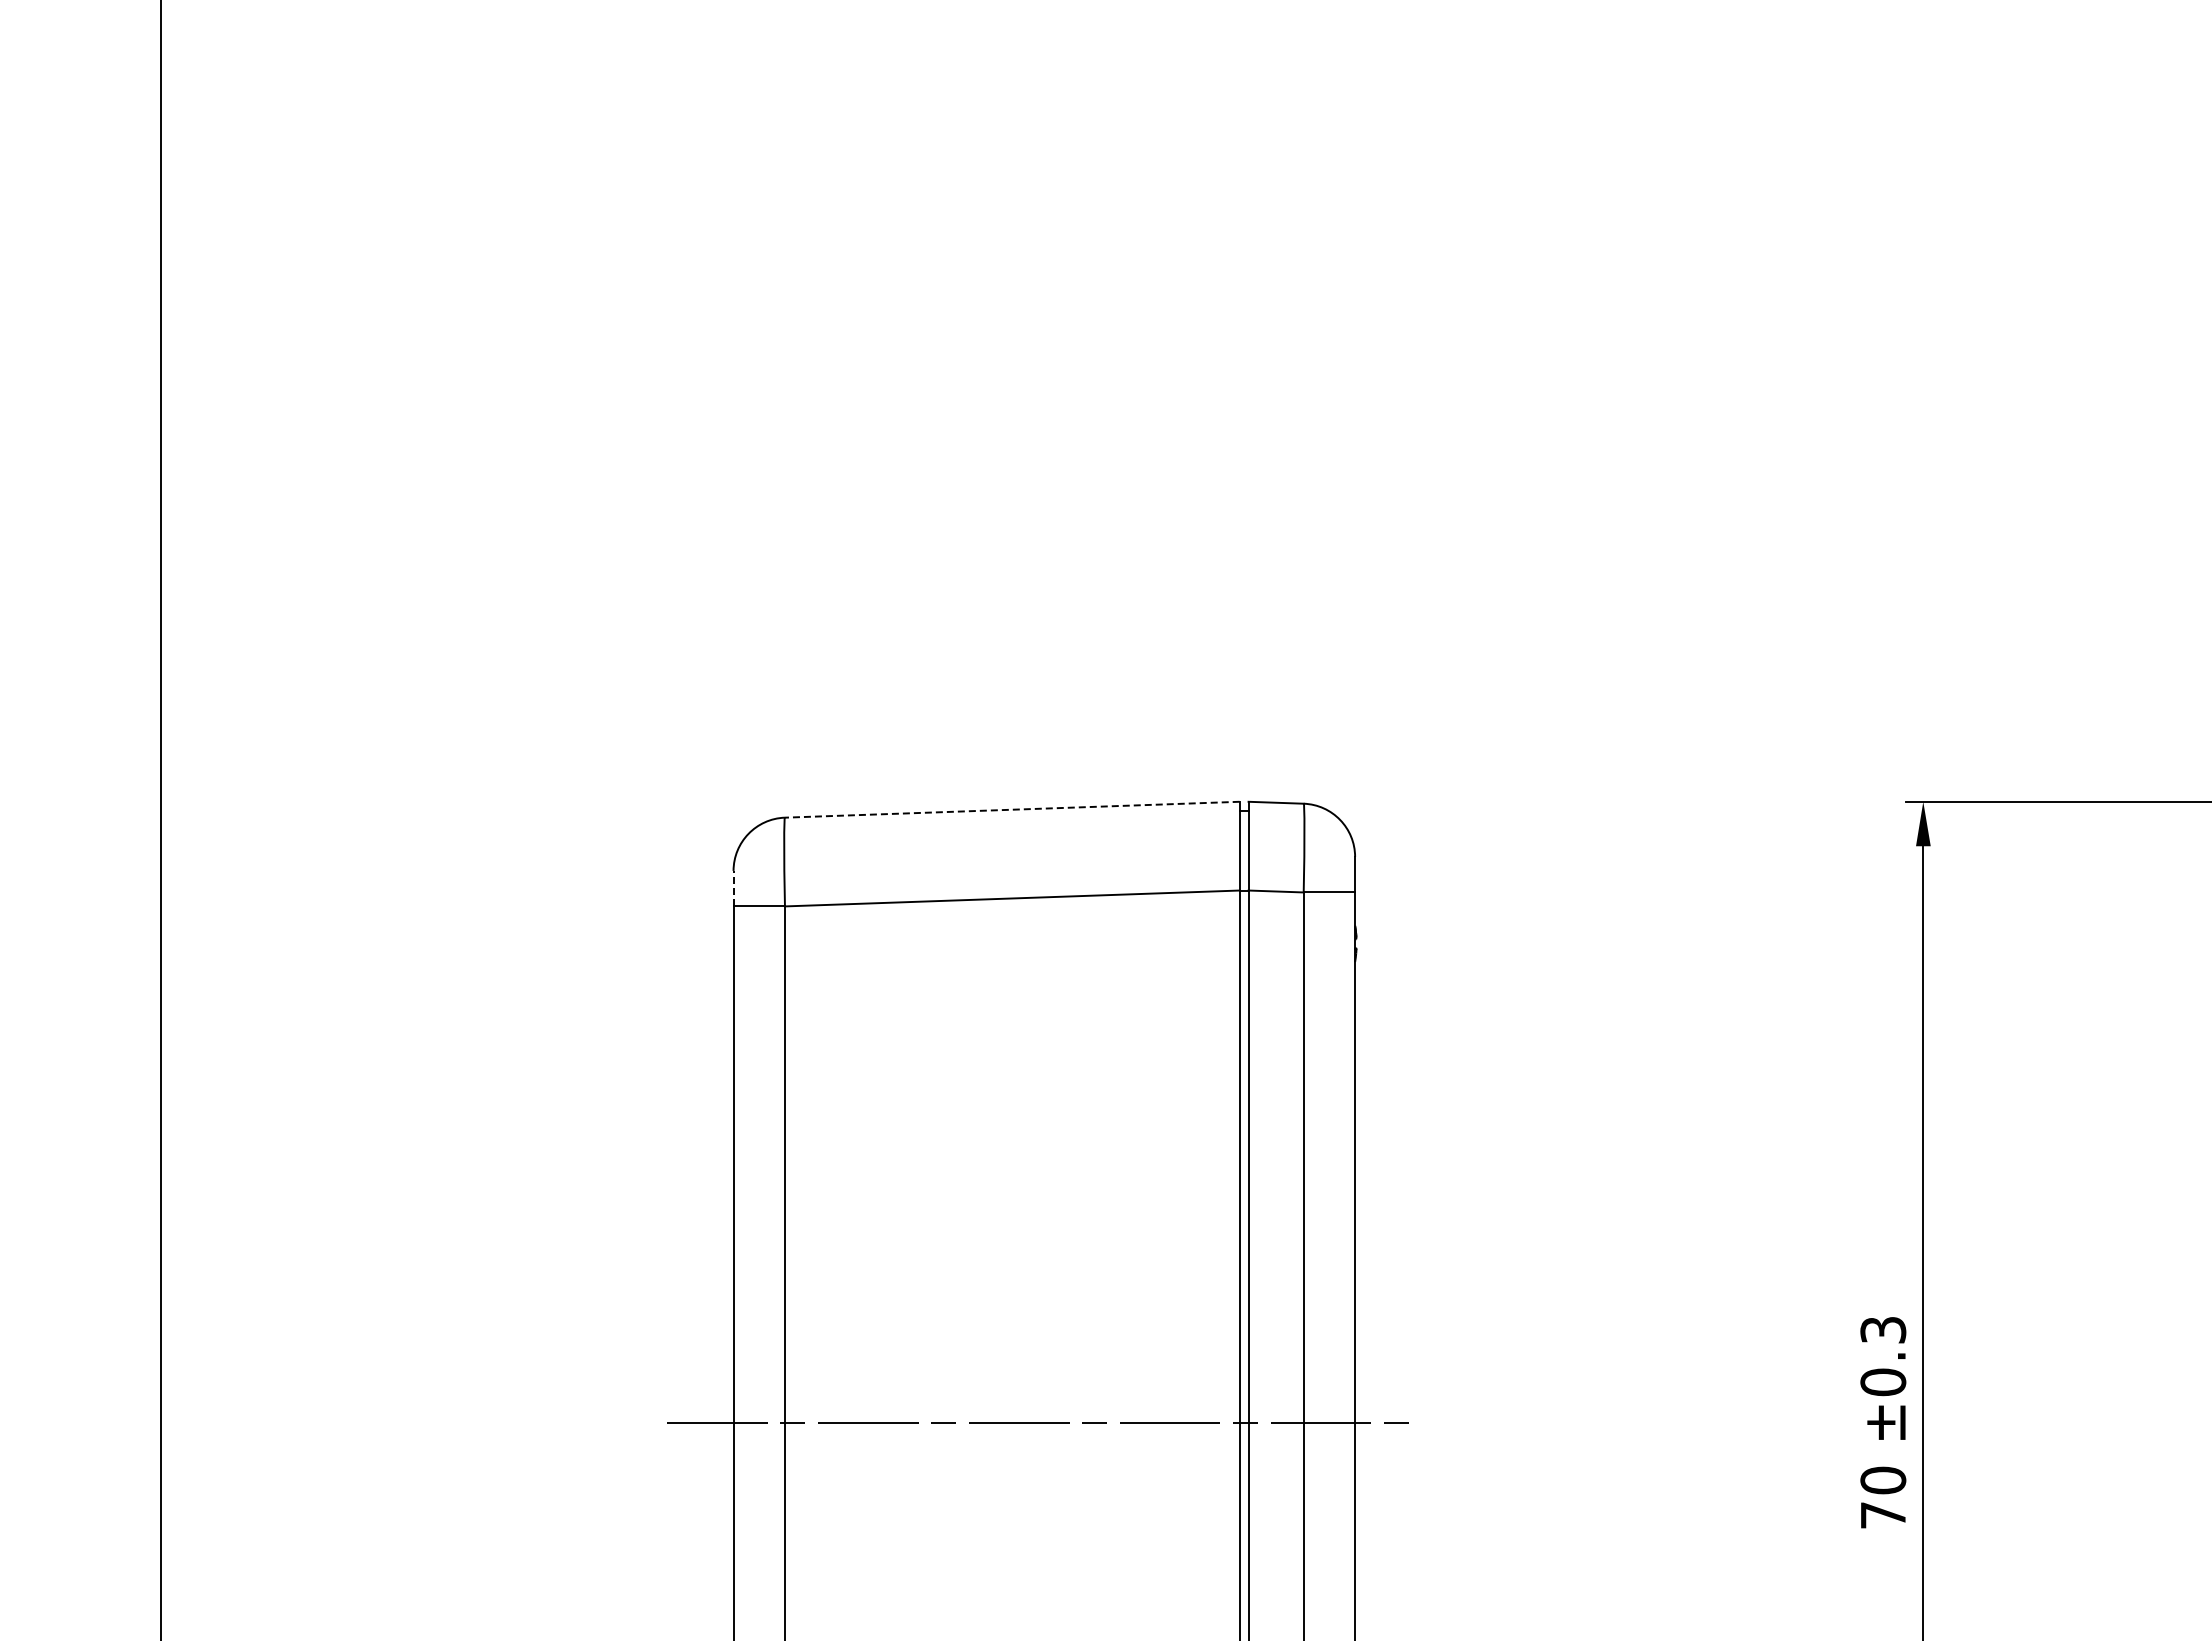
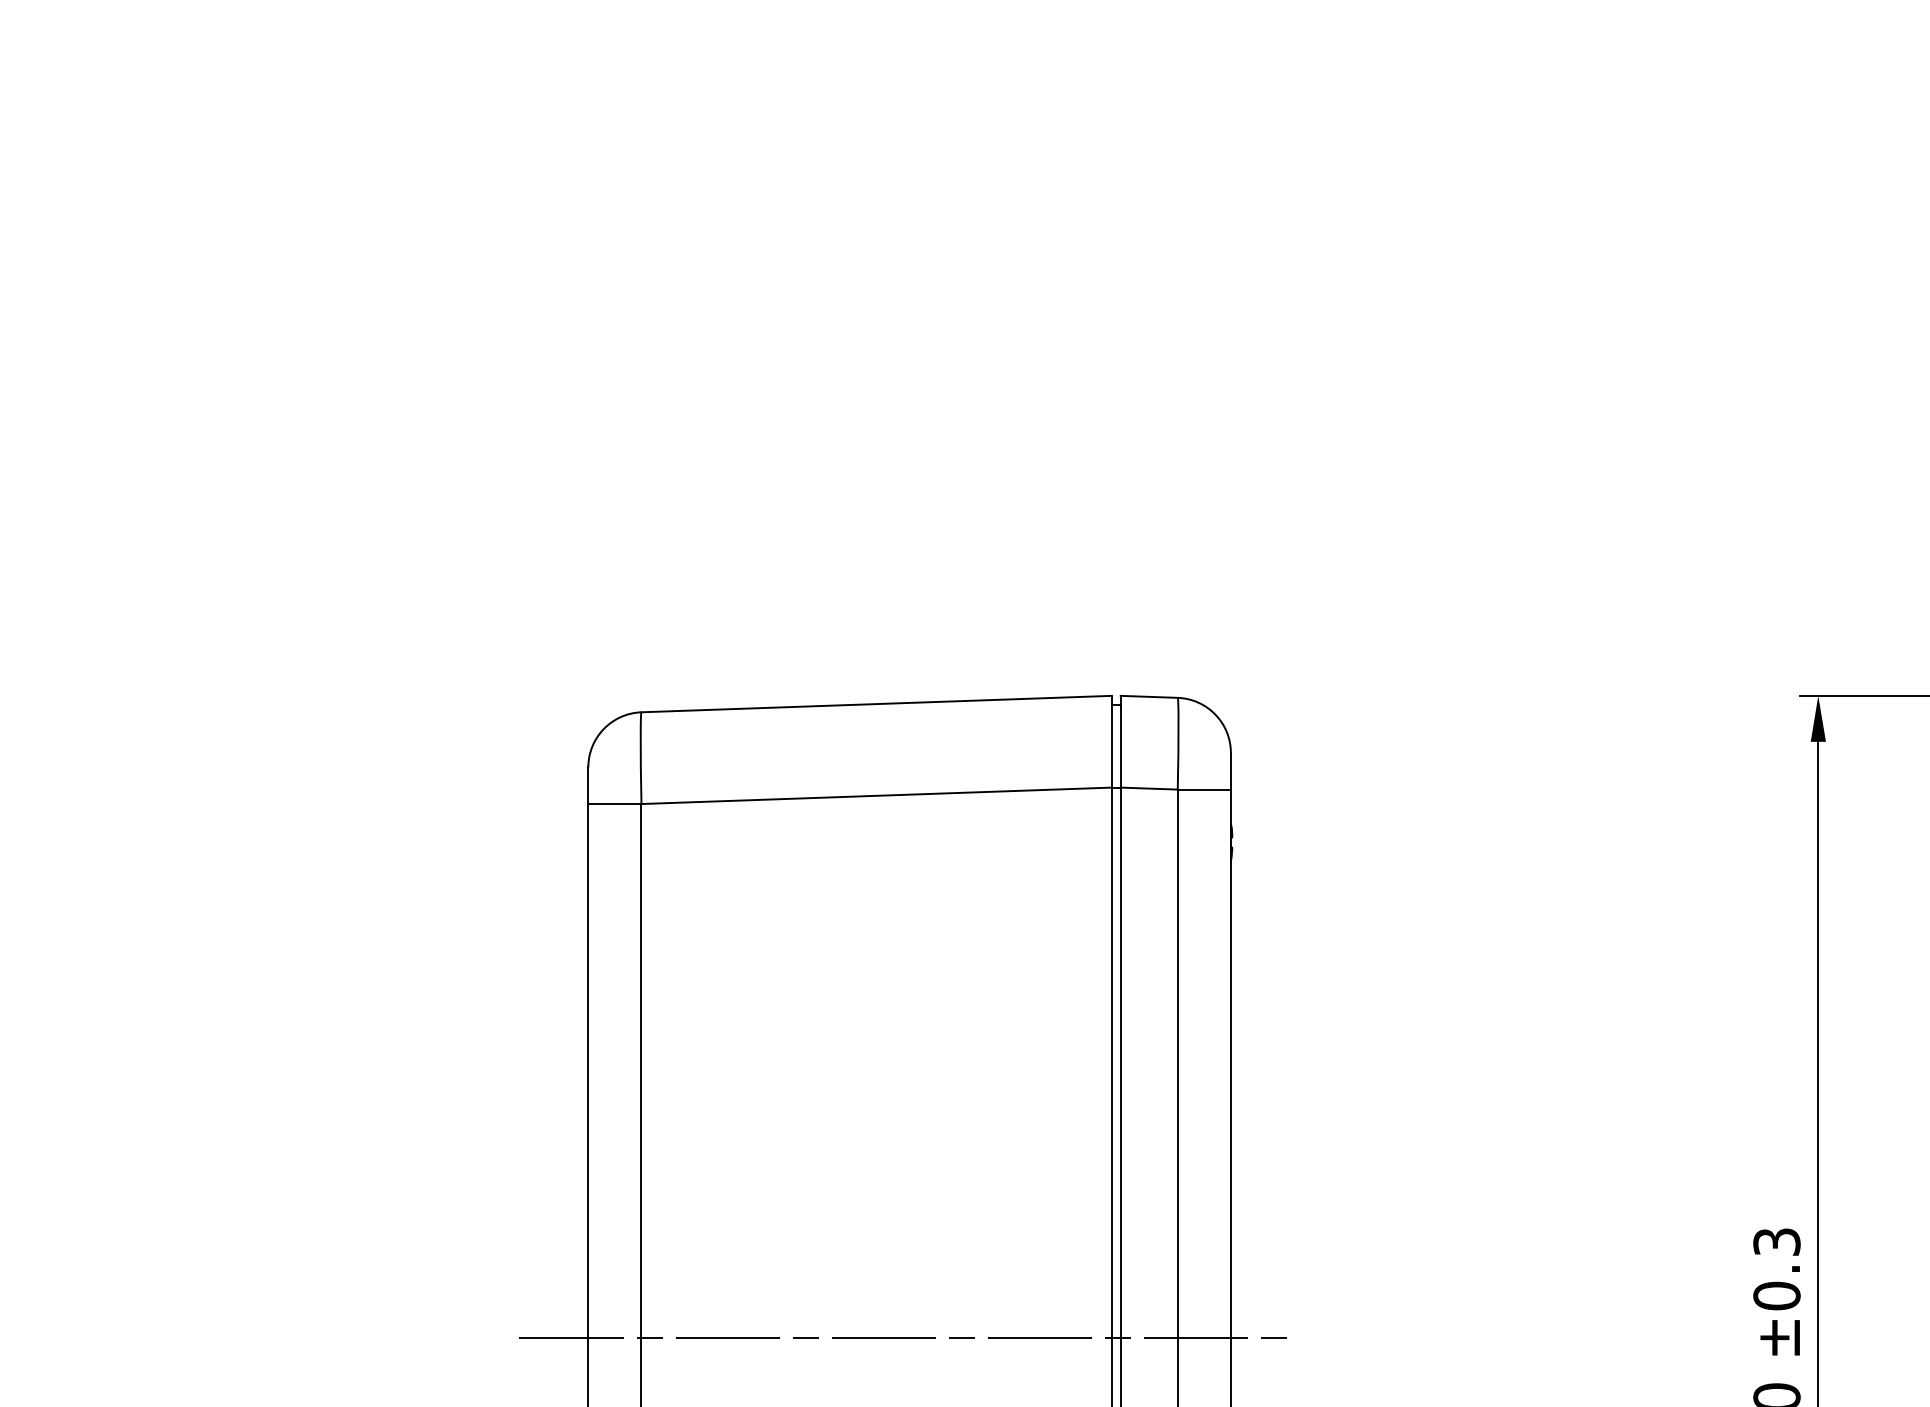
line: (1011, 809) -> (875, 703), dashed -> solid
line: (733, 888) -> (588, 785), dashed -> solid

